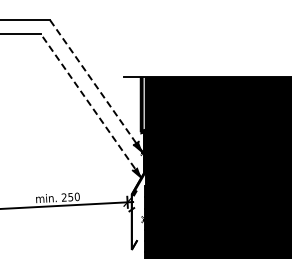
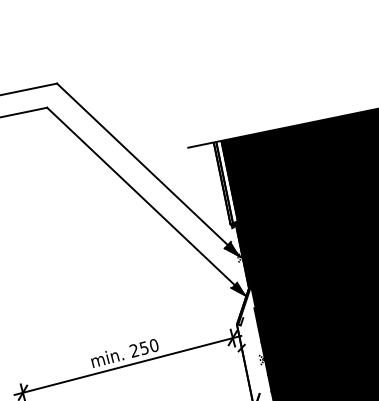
line: (96, 86) -> (148, 170), dashed -> solid
line: (91, 105) -> (147, 201), dashed -> solid

